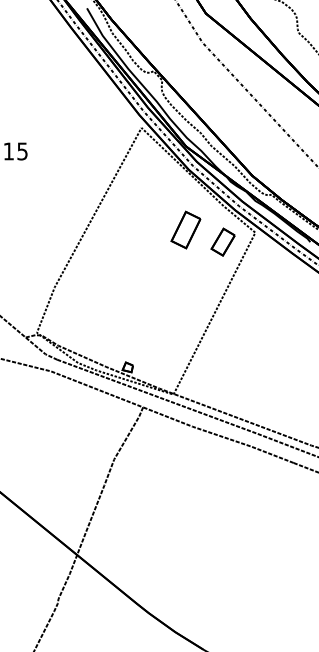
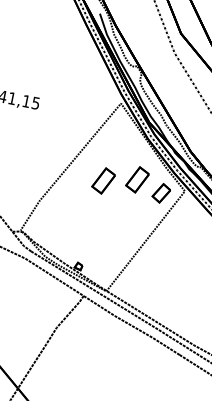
part: (138, 240) -> (103, 180), added

